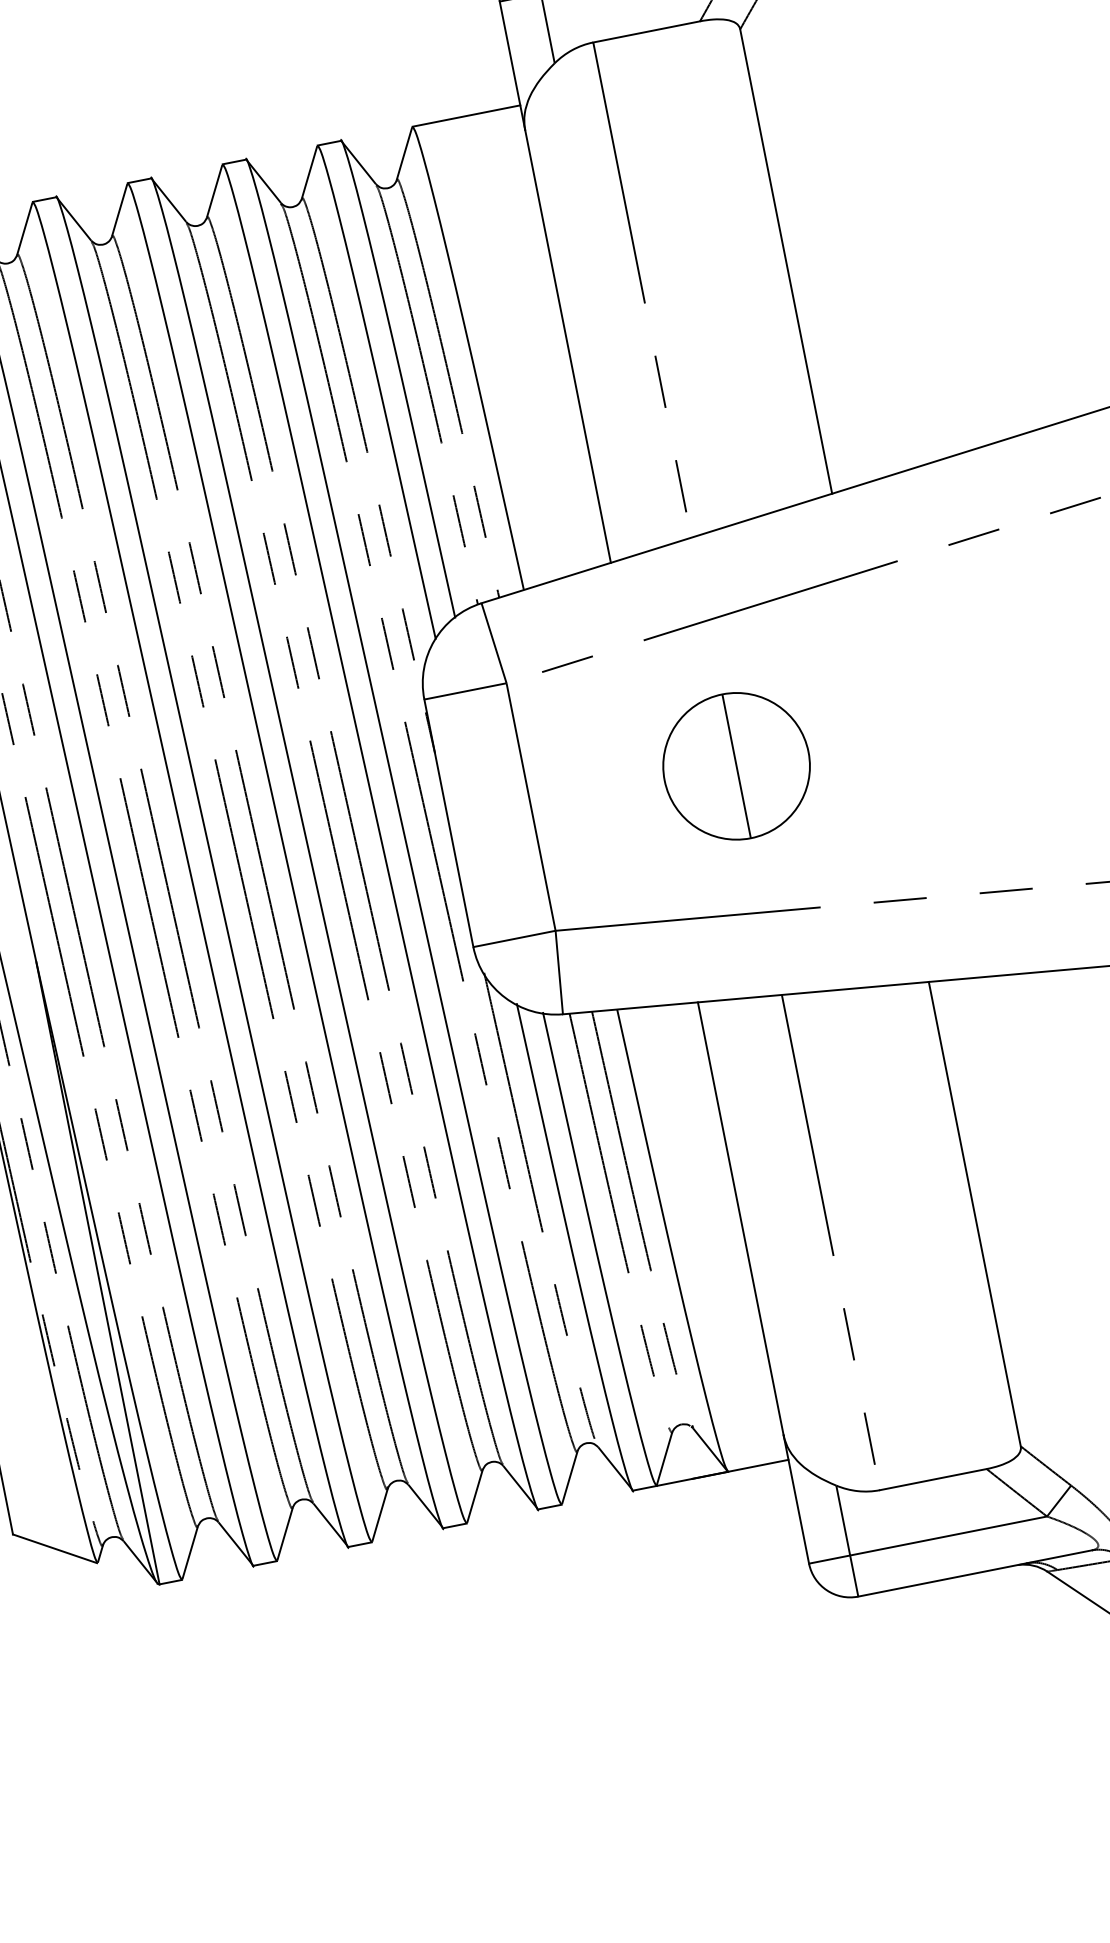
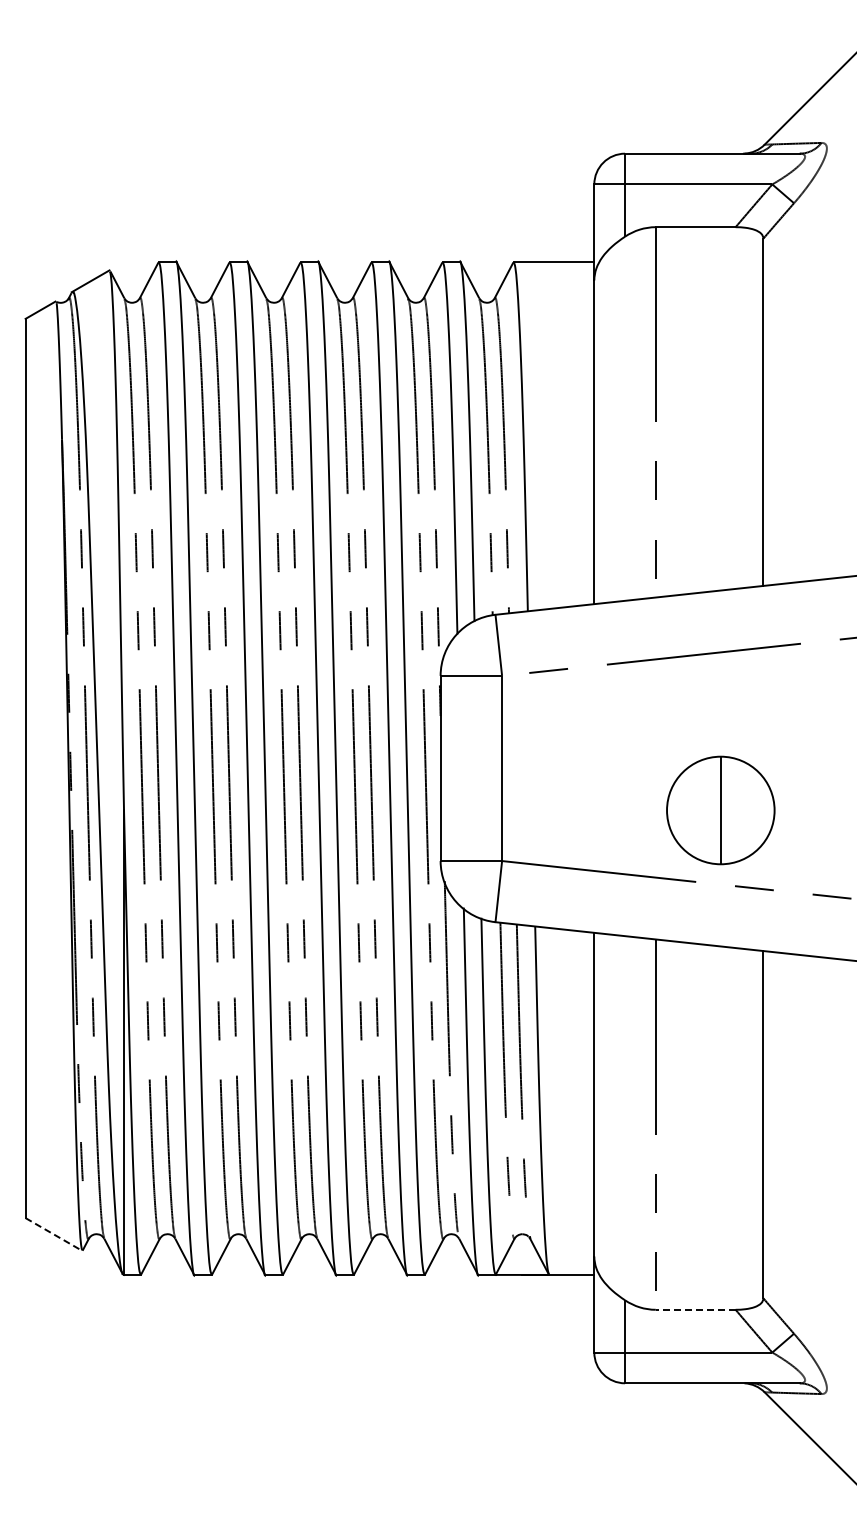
part: (736, 766) -> (720, 810), moved
line: (932, 1479) -> (695, 1309), solid -> dashed
line: (54, 1548) -> (53, 1234), solid -> dashed

